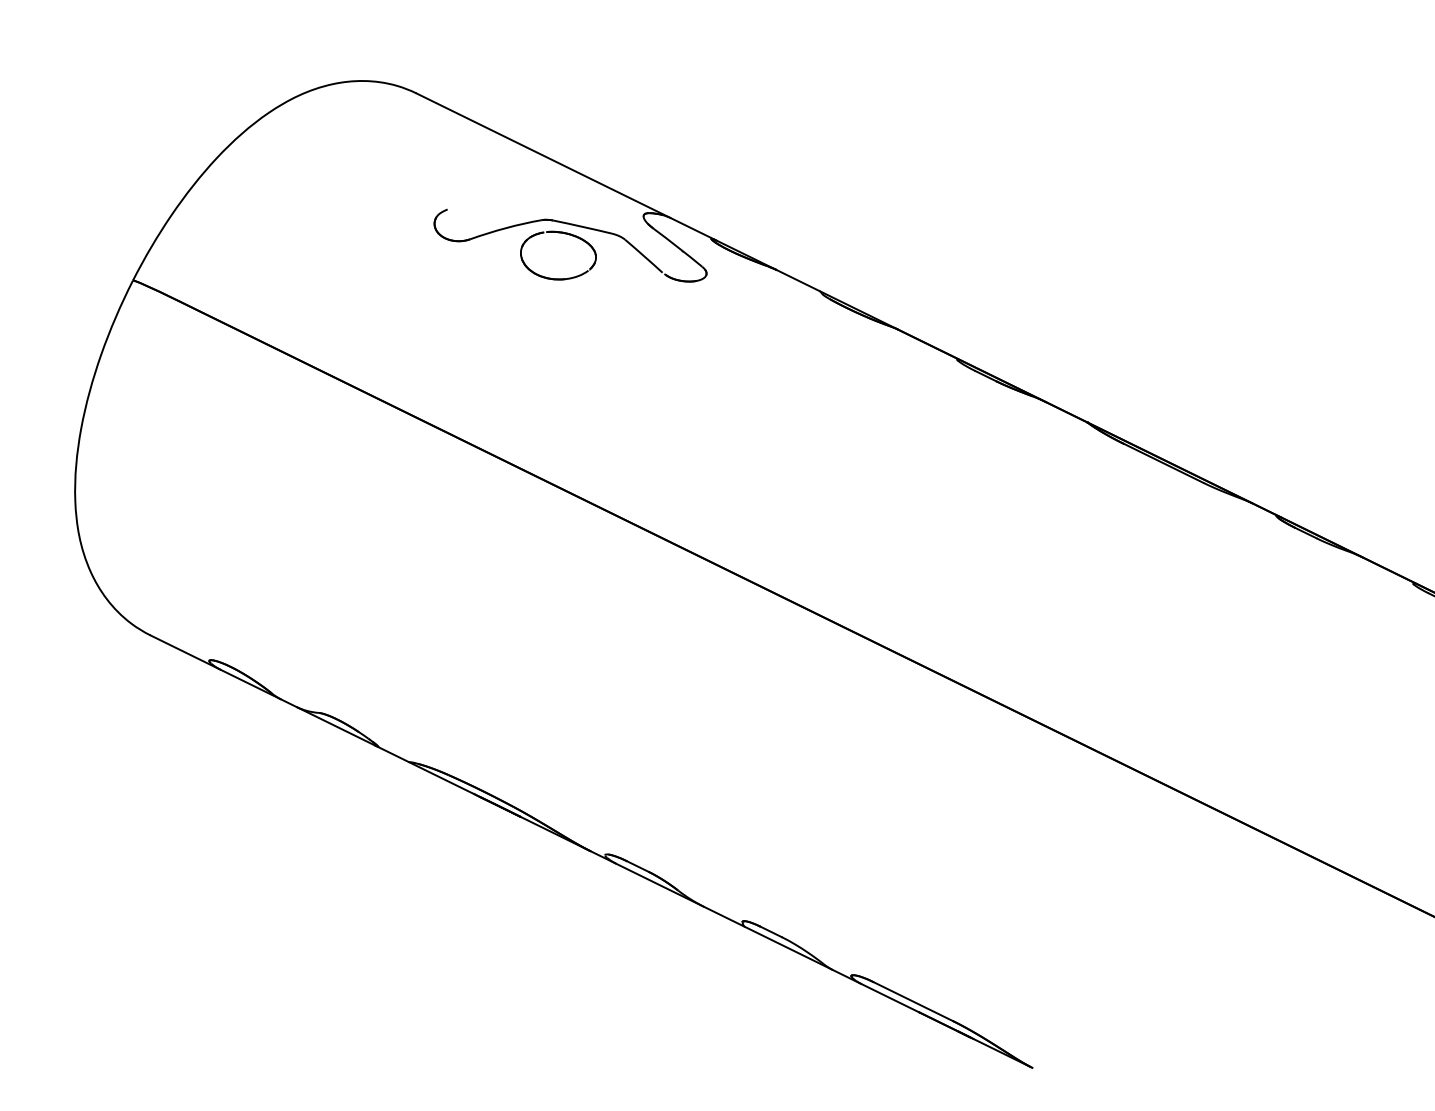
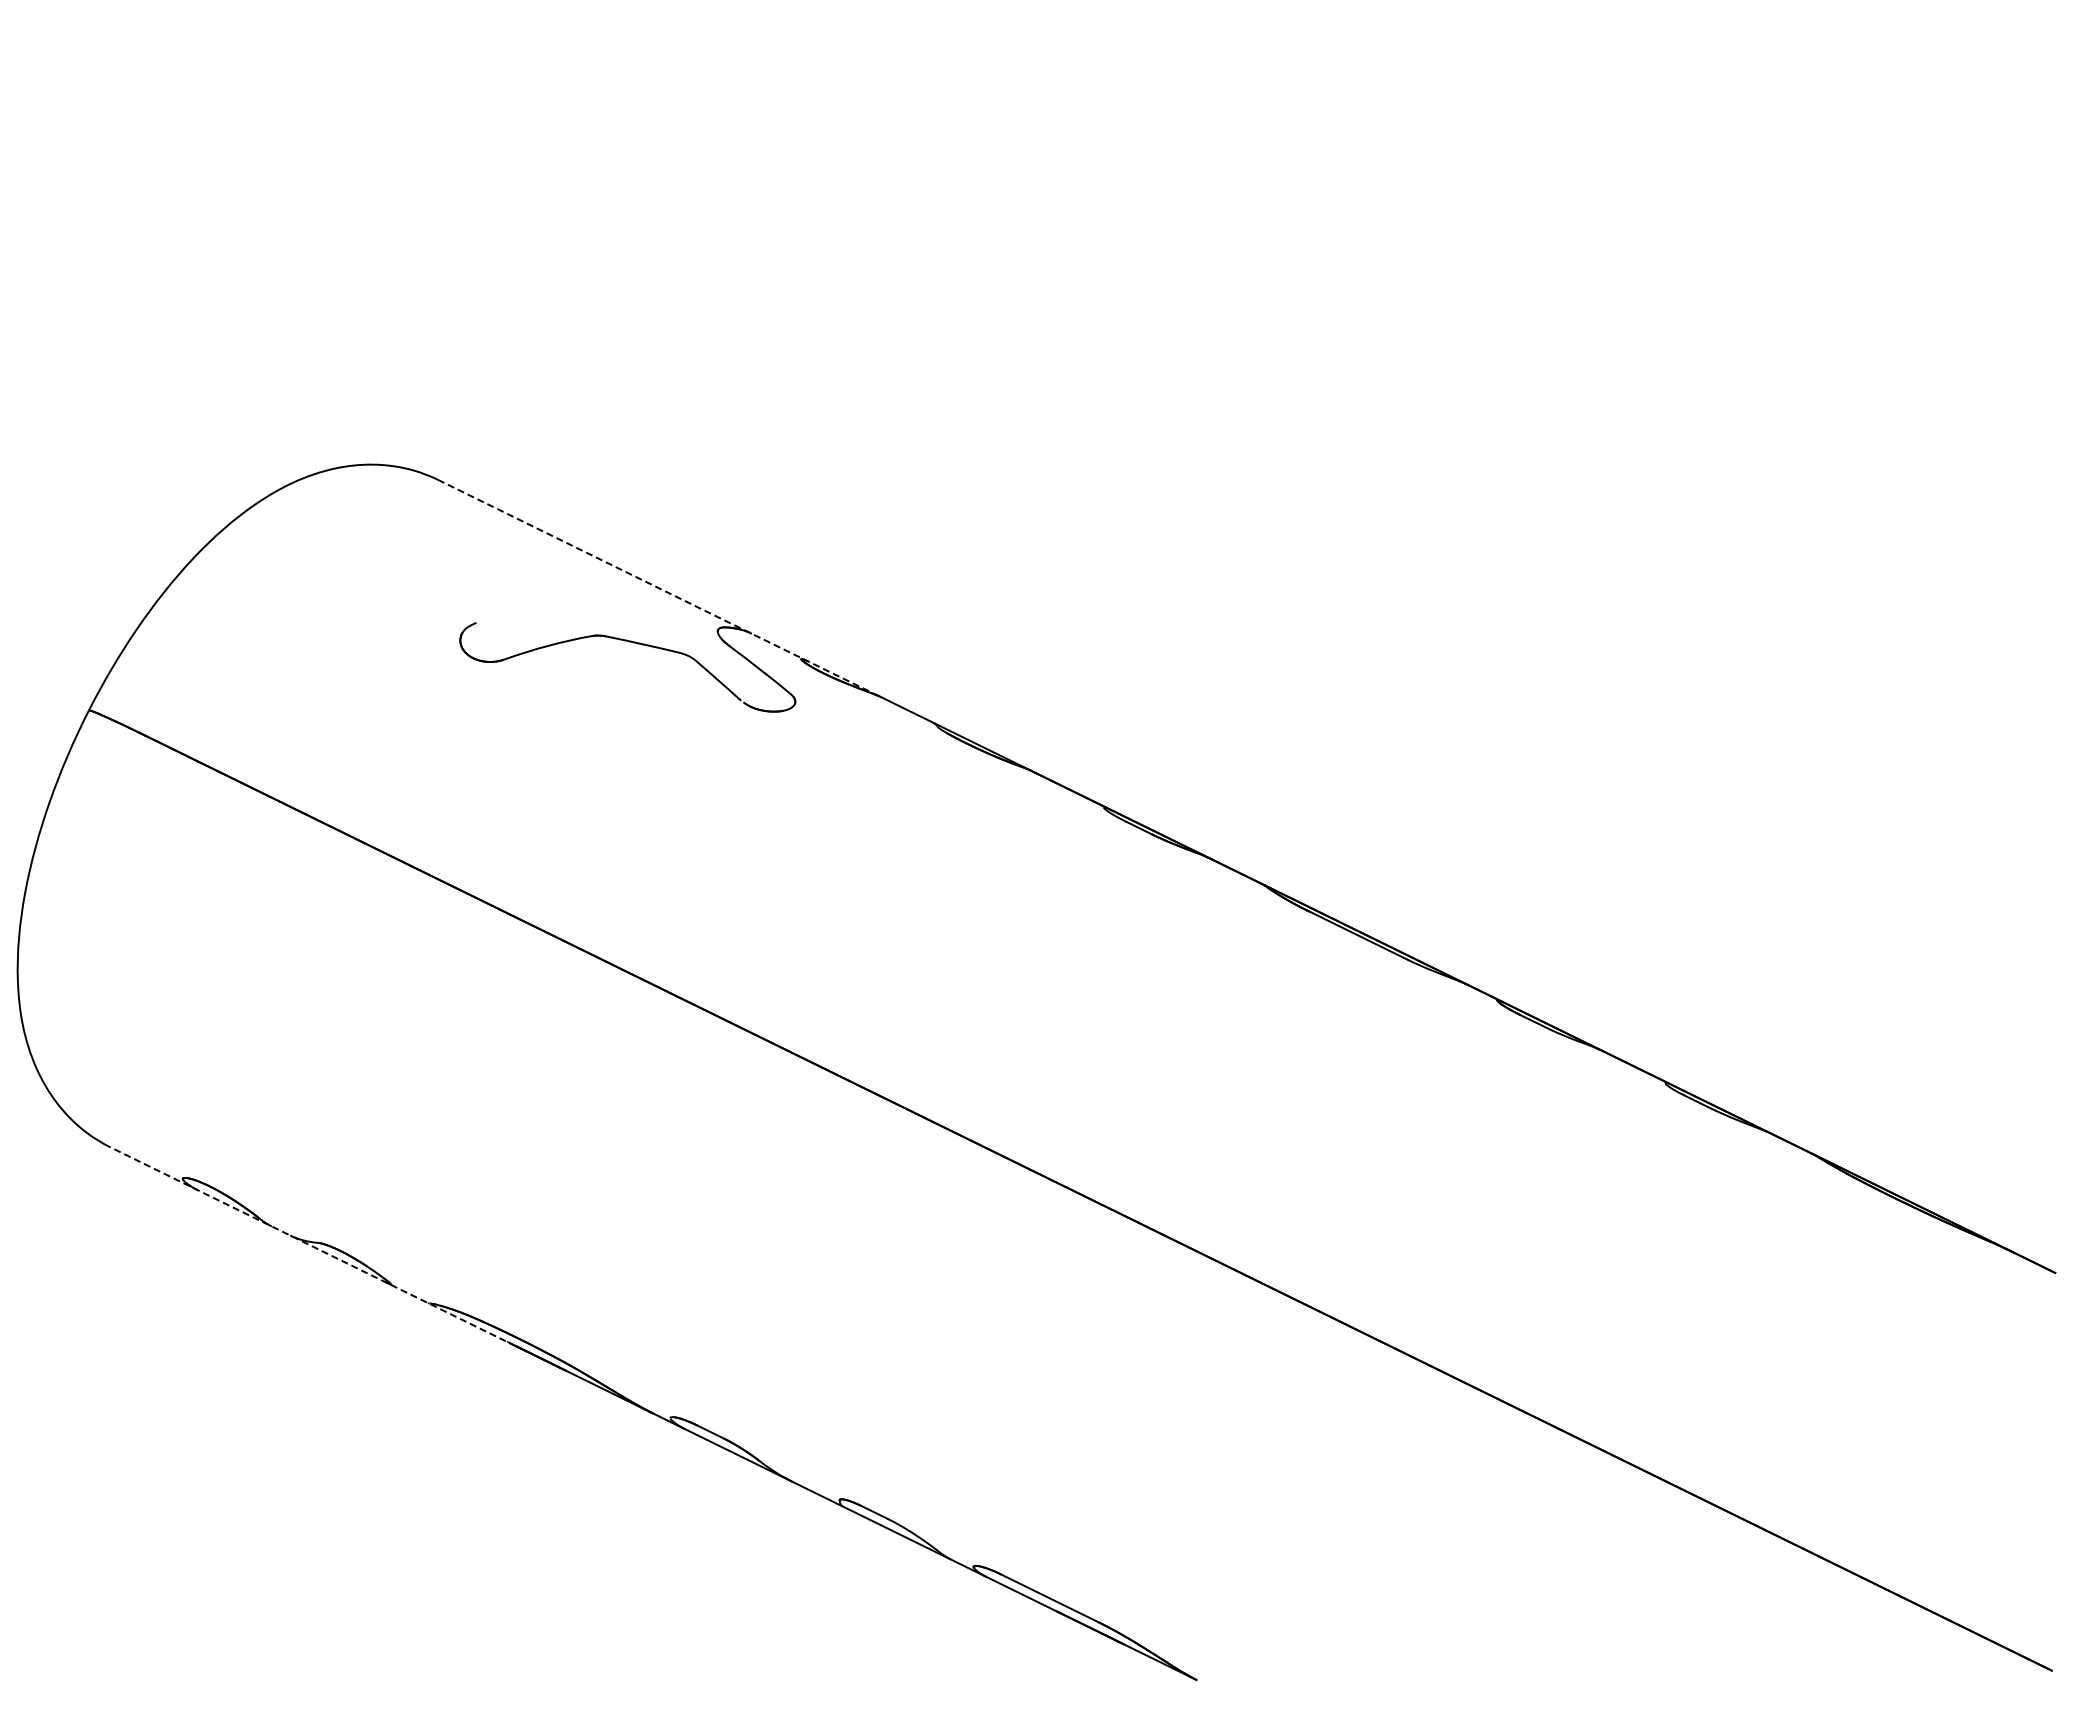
line: (596, 181) -> (659, 588), solid -> dashed
part: (560, 233) -> (615, 652), removed
line: (315, 715) -> (313, 1246), solid -> dashed

